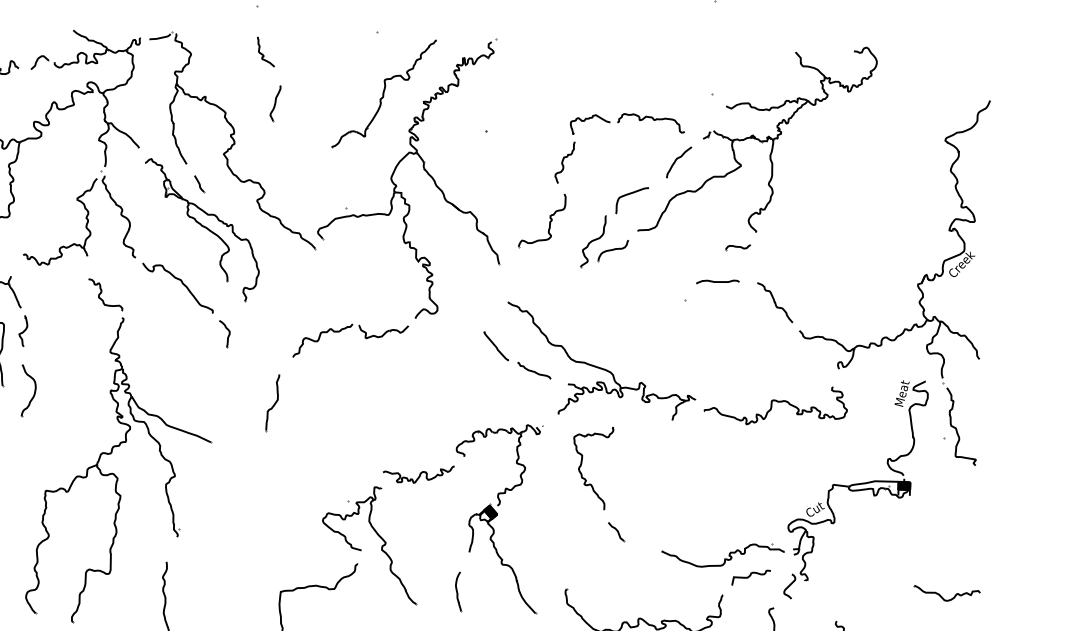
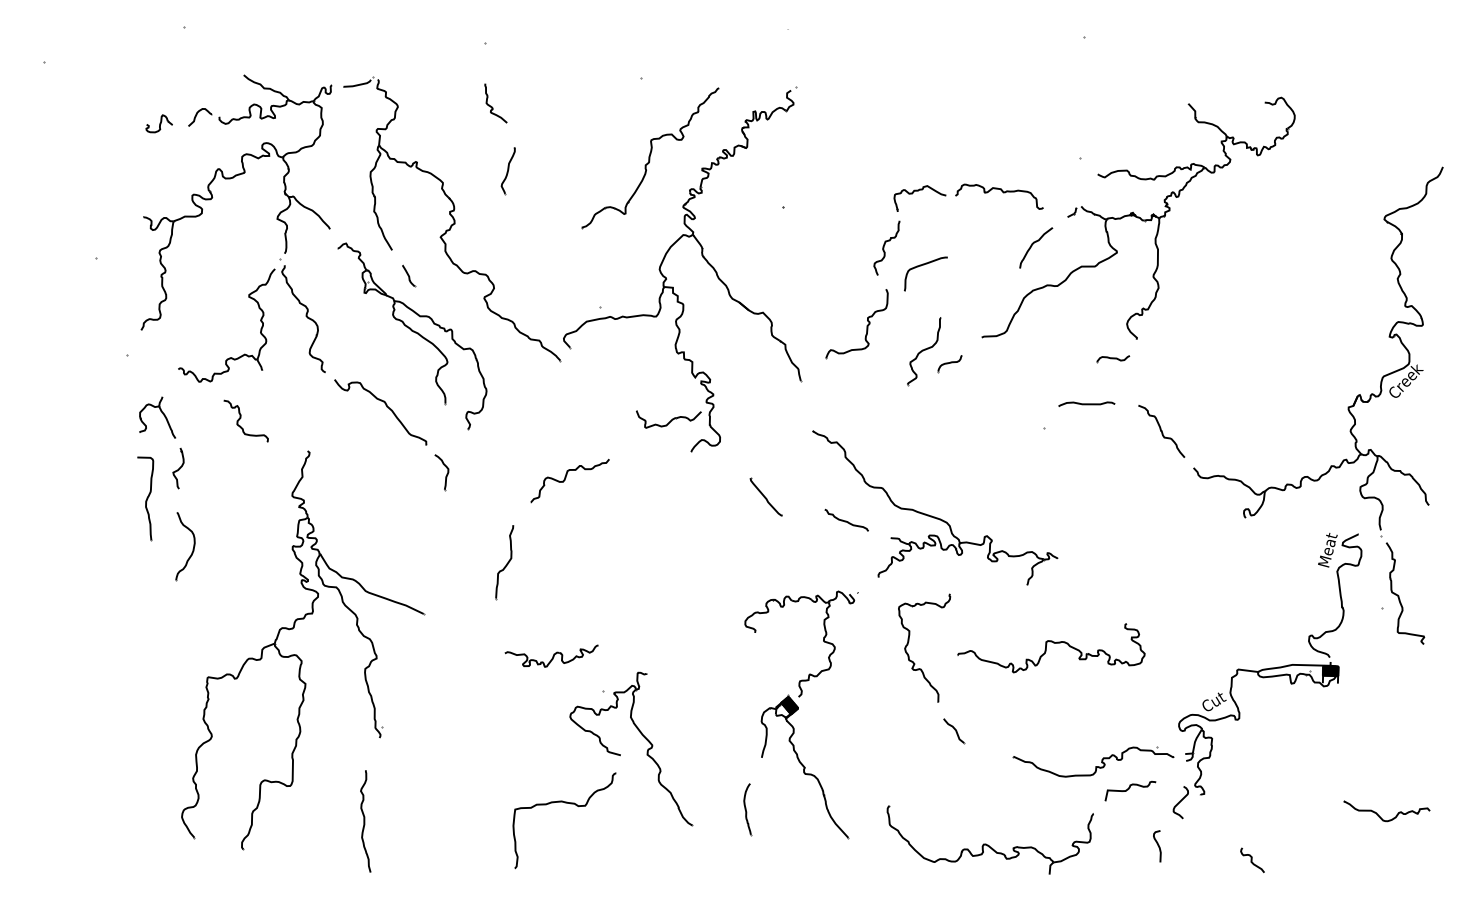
curve: (631, 194) -> (924, 265), moved
part: (612, 250) -> (949, 363), size x0.6
curve: (102, 292) -> (241, 418), moved
part: (383, 331) -> (668, 419), moved
part: (495, 345) -> (765, 496), moved
part: (775, 406) -> (1051, 648), moved
part: (418, 474) -> (551, 655), moved

